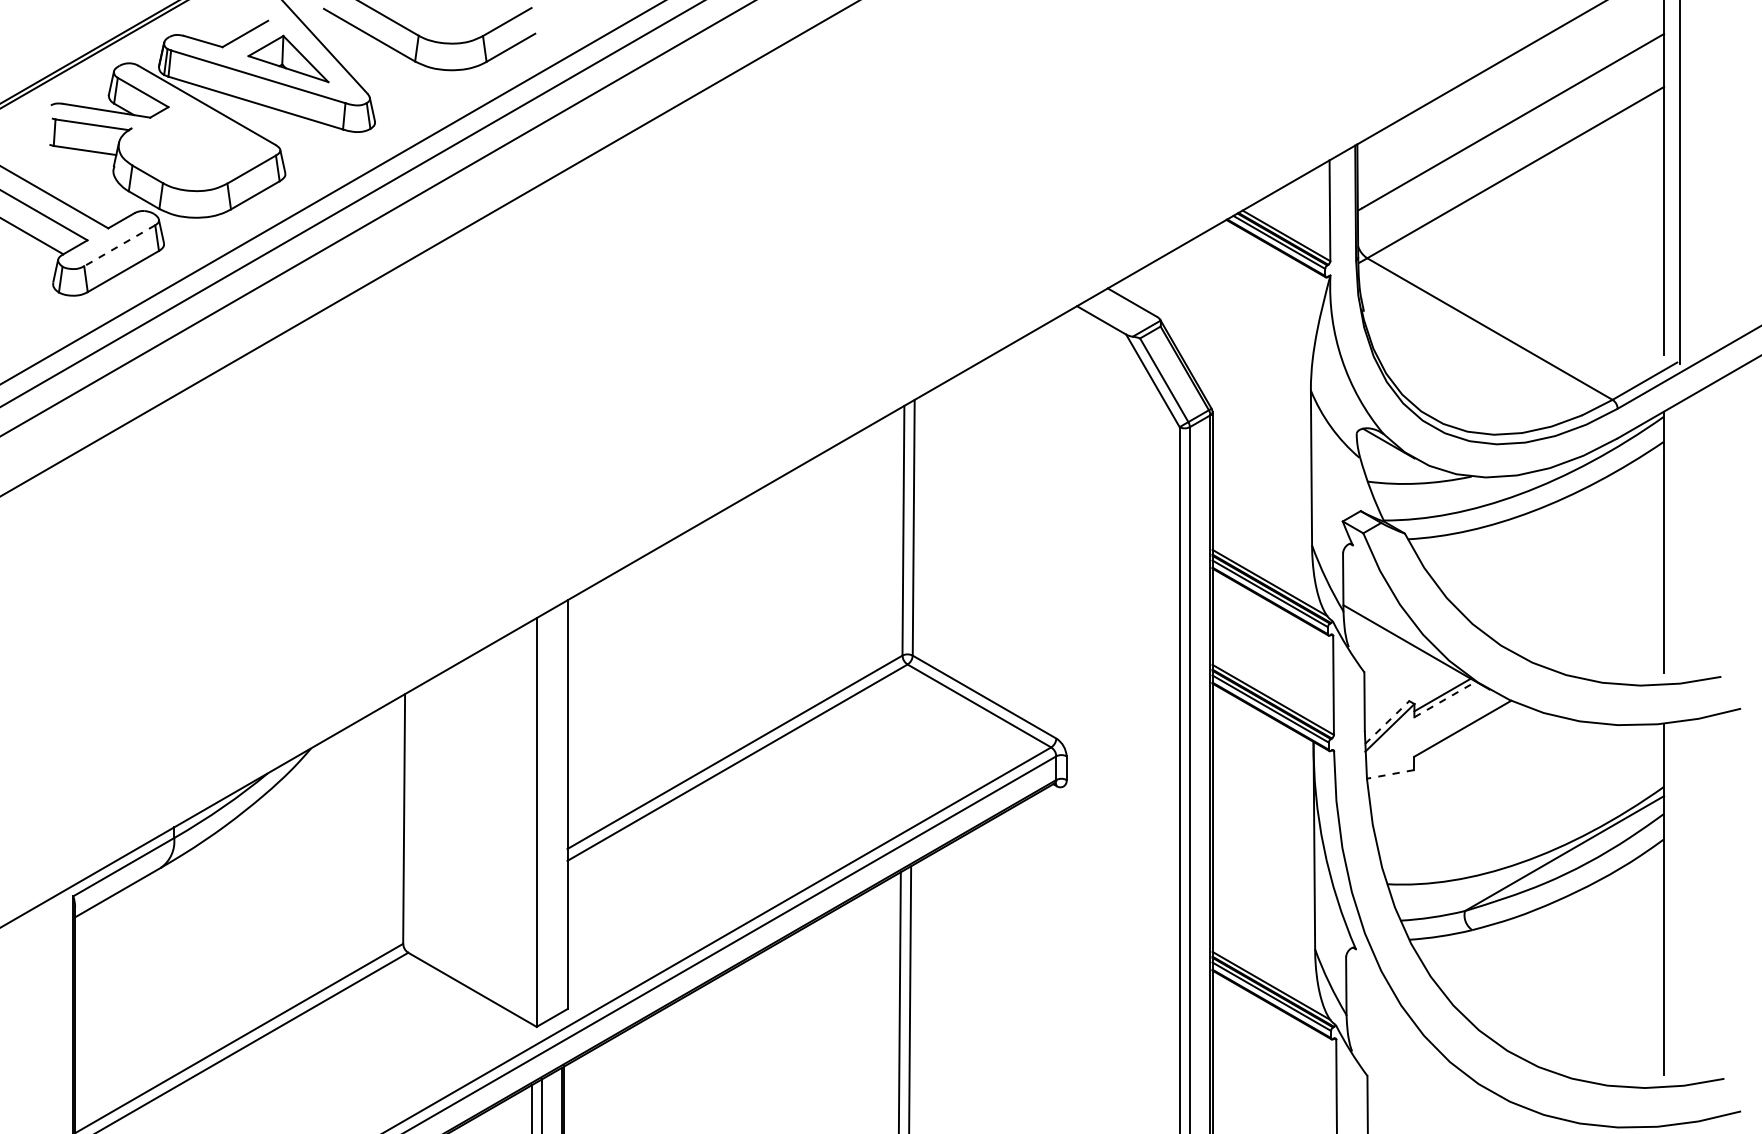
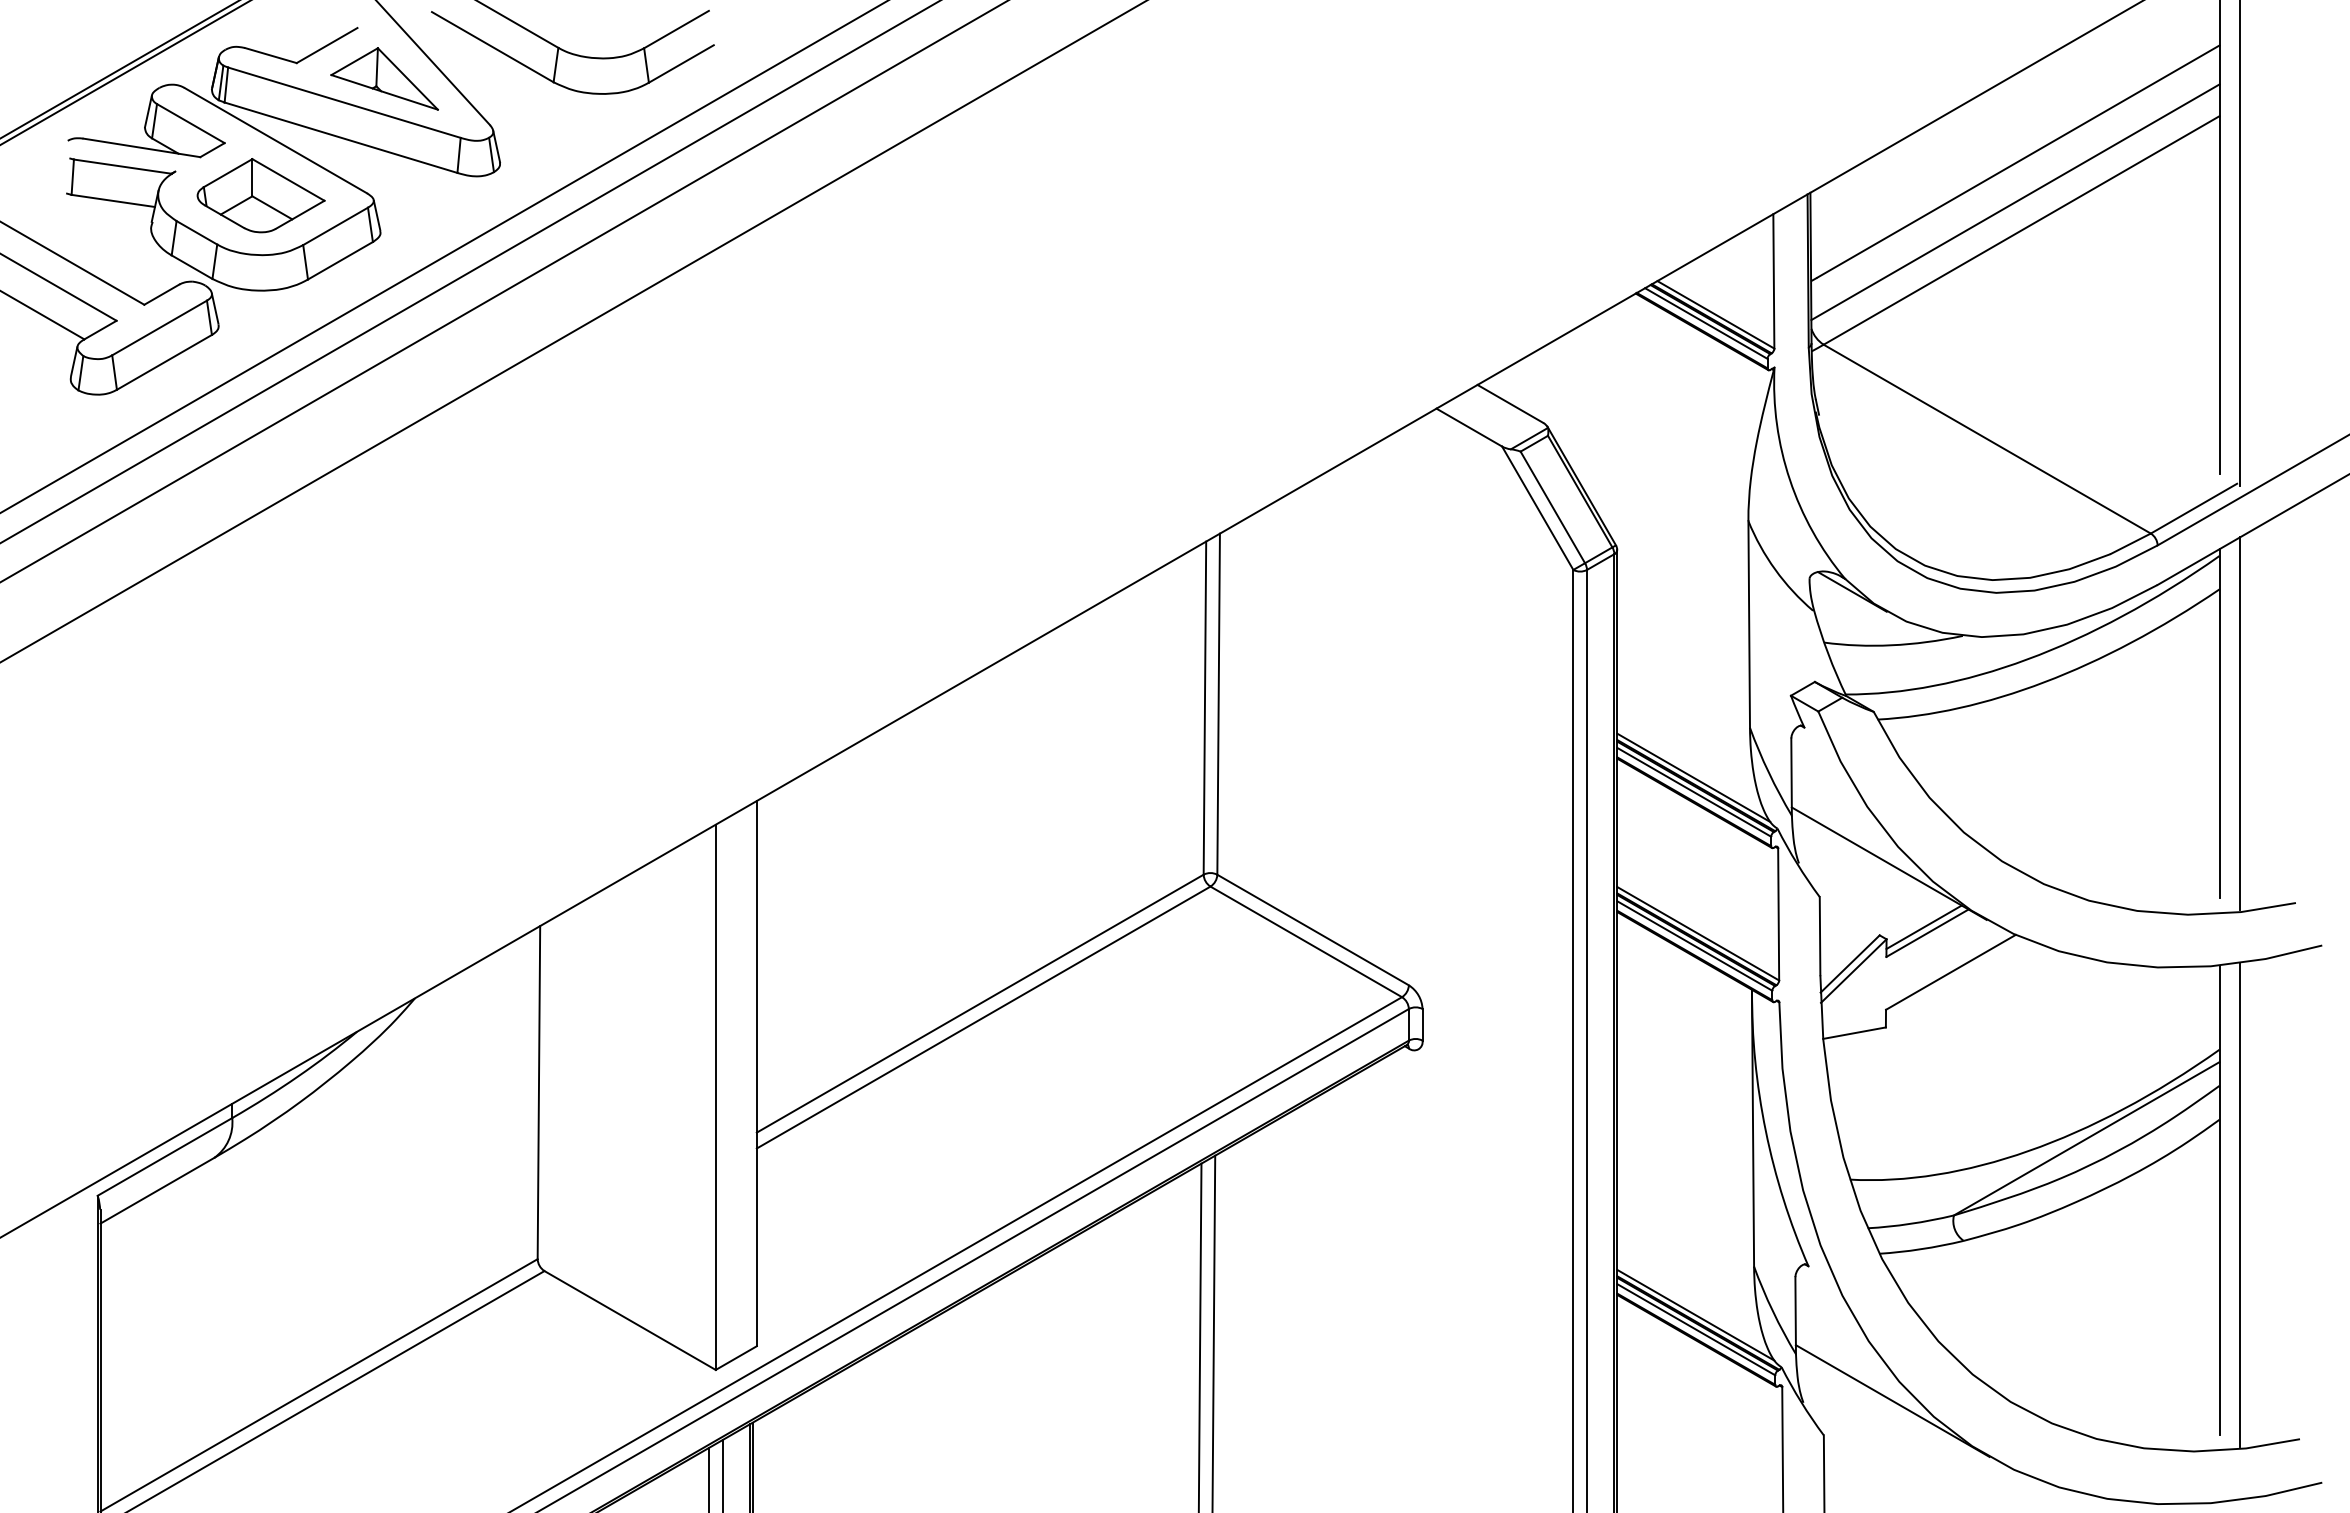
part: (195, 146) -> (260, 195), added
line: (1511, 151) -> (2015, 202), added
line: (119, 246) -> (159, 328), dashed -> solid
line: (1679, 542) -> (2240, 723), added
line: (1445, 698) -> (1927, 932), dashed -> solid
line: (1387, 722) -> (1850, 963), dashed -> solid
line: (1390, 774) -> (1854, 1033), dashed -> solid
line: (1679, 902) -> (2240, 1204), added
line: (1418, 1049) -> (1892, 1400), added

